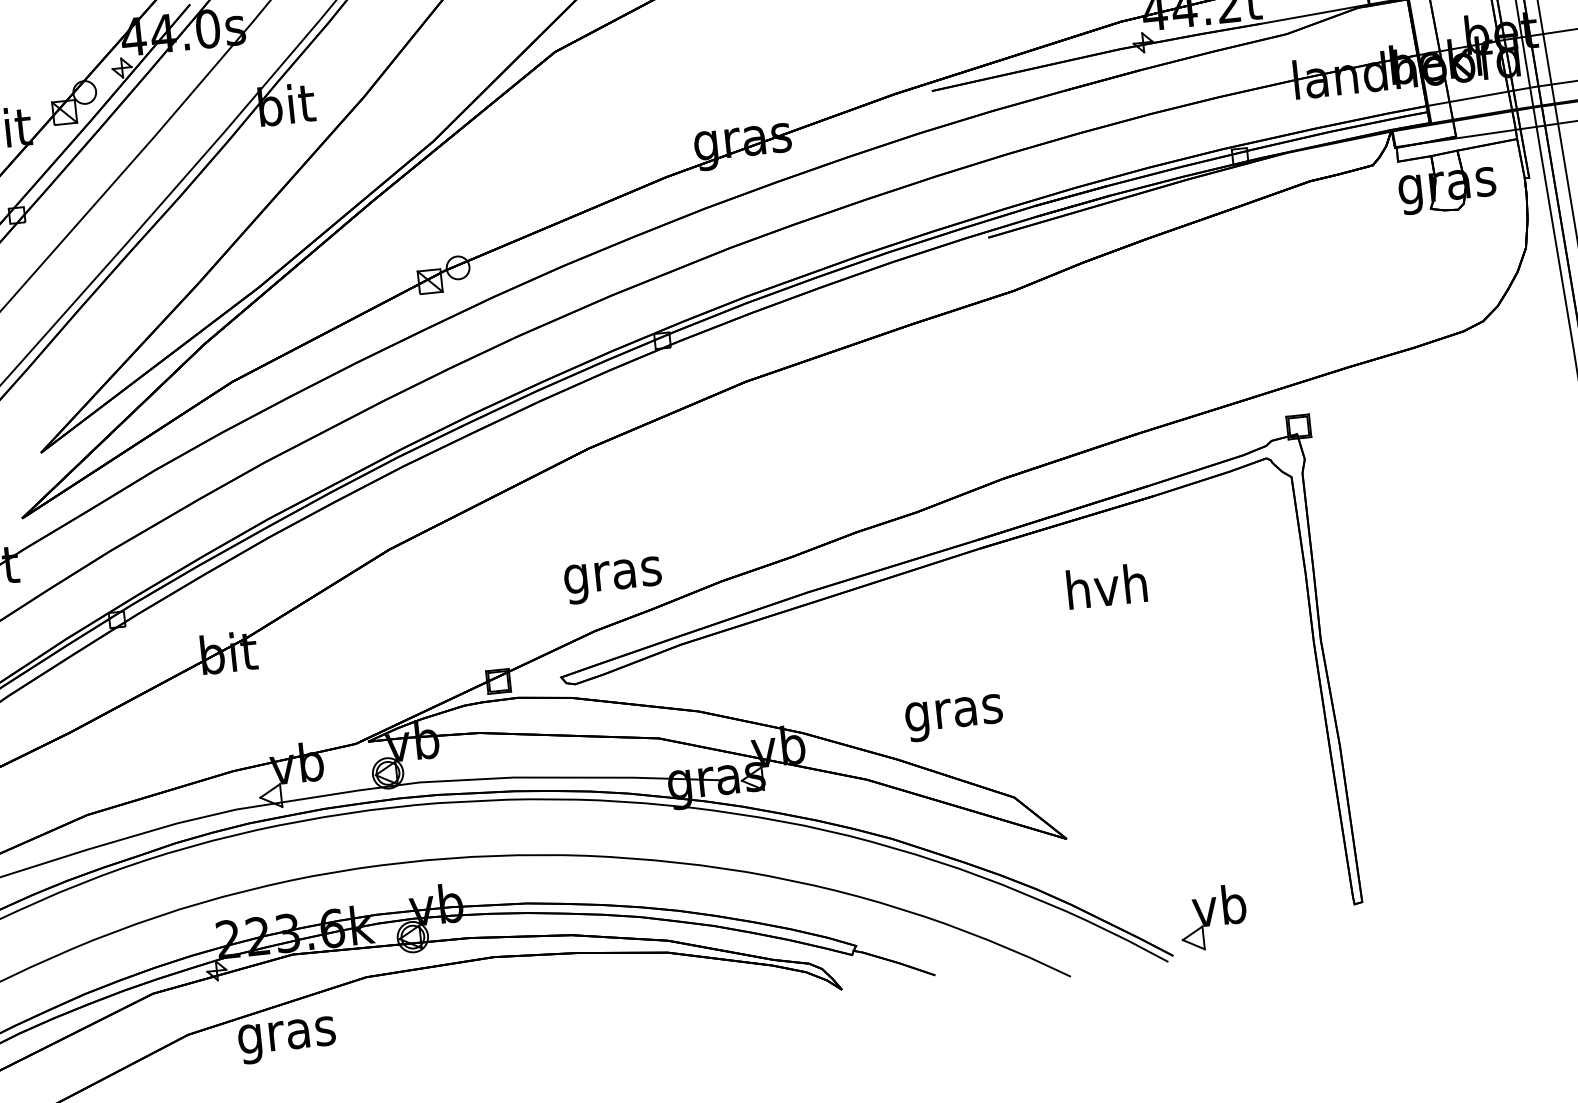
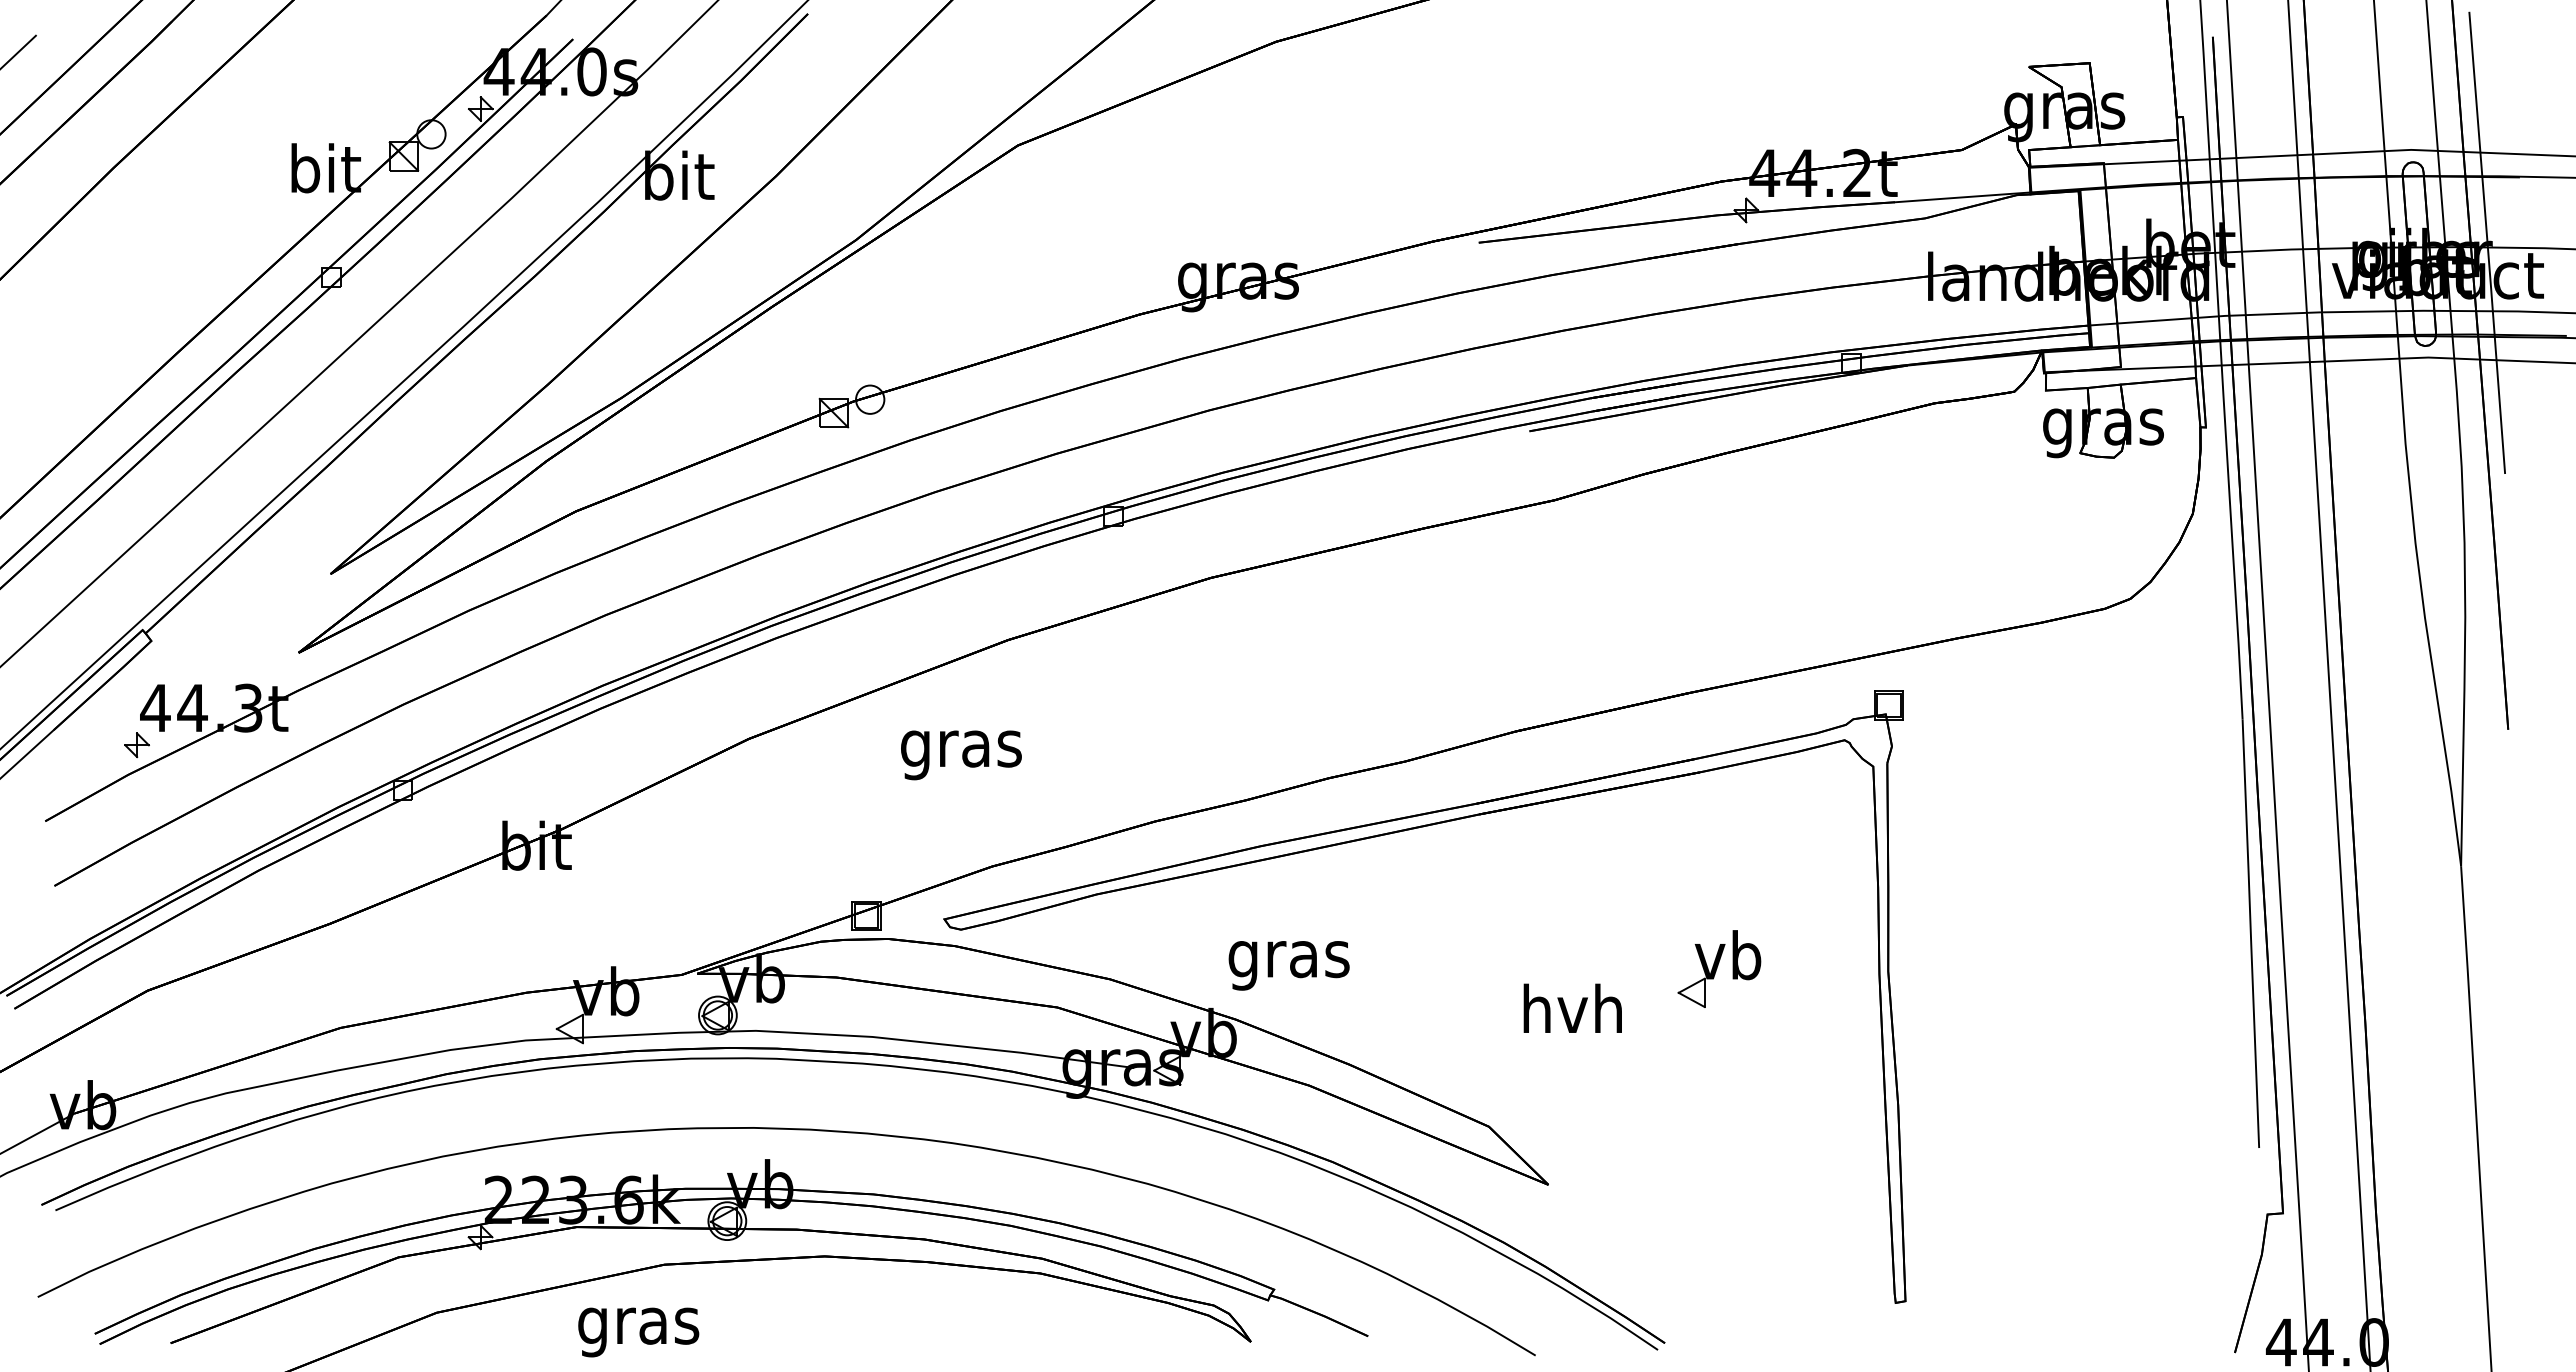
text: (613, 580) -> (961, 755), moved
text: (1106, 585) -> (1572, 1007), moved
text: (953, 717) -> (1288, 965), moved
part: (1213, 917) -> (1719, 968), moved
text: (287, 1040) -> (638, 1332), moved

